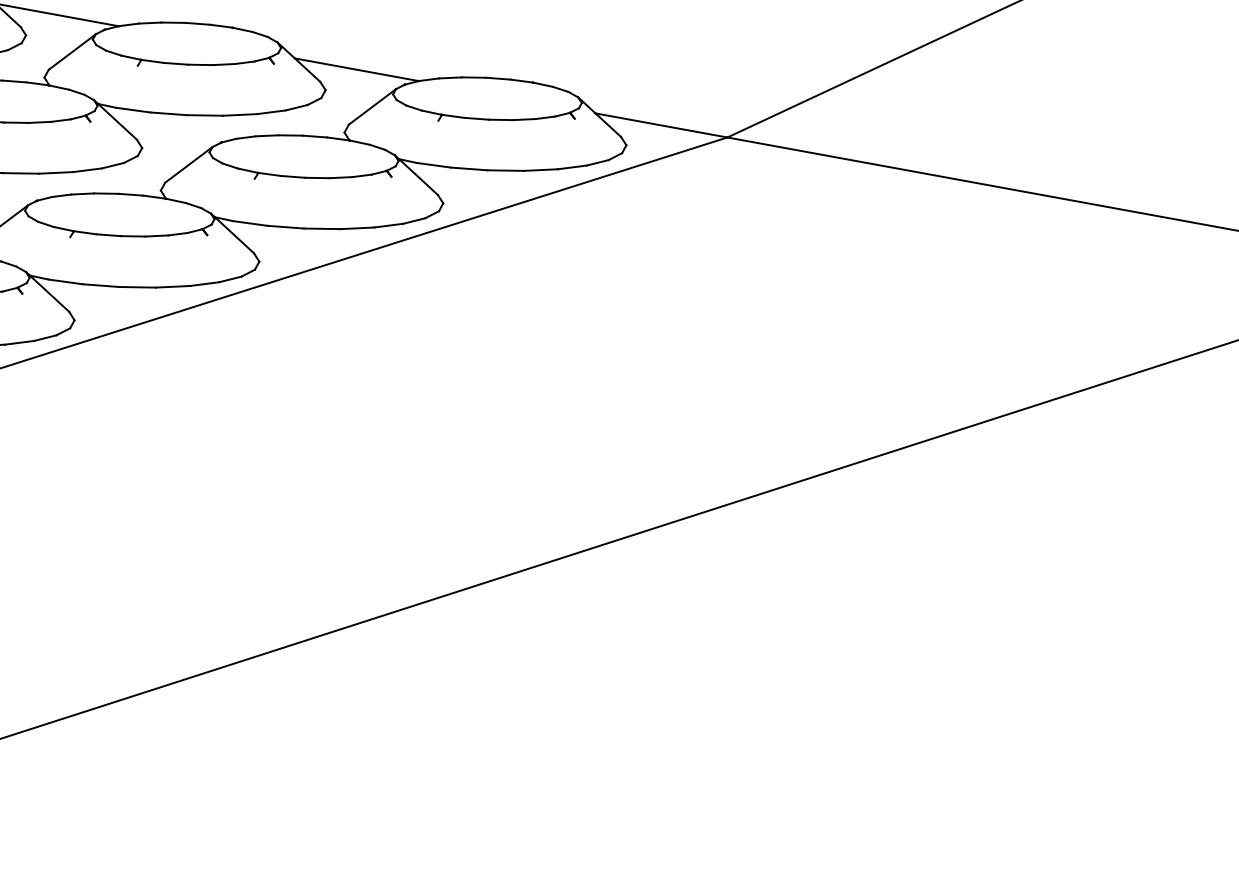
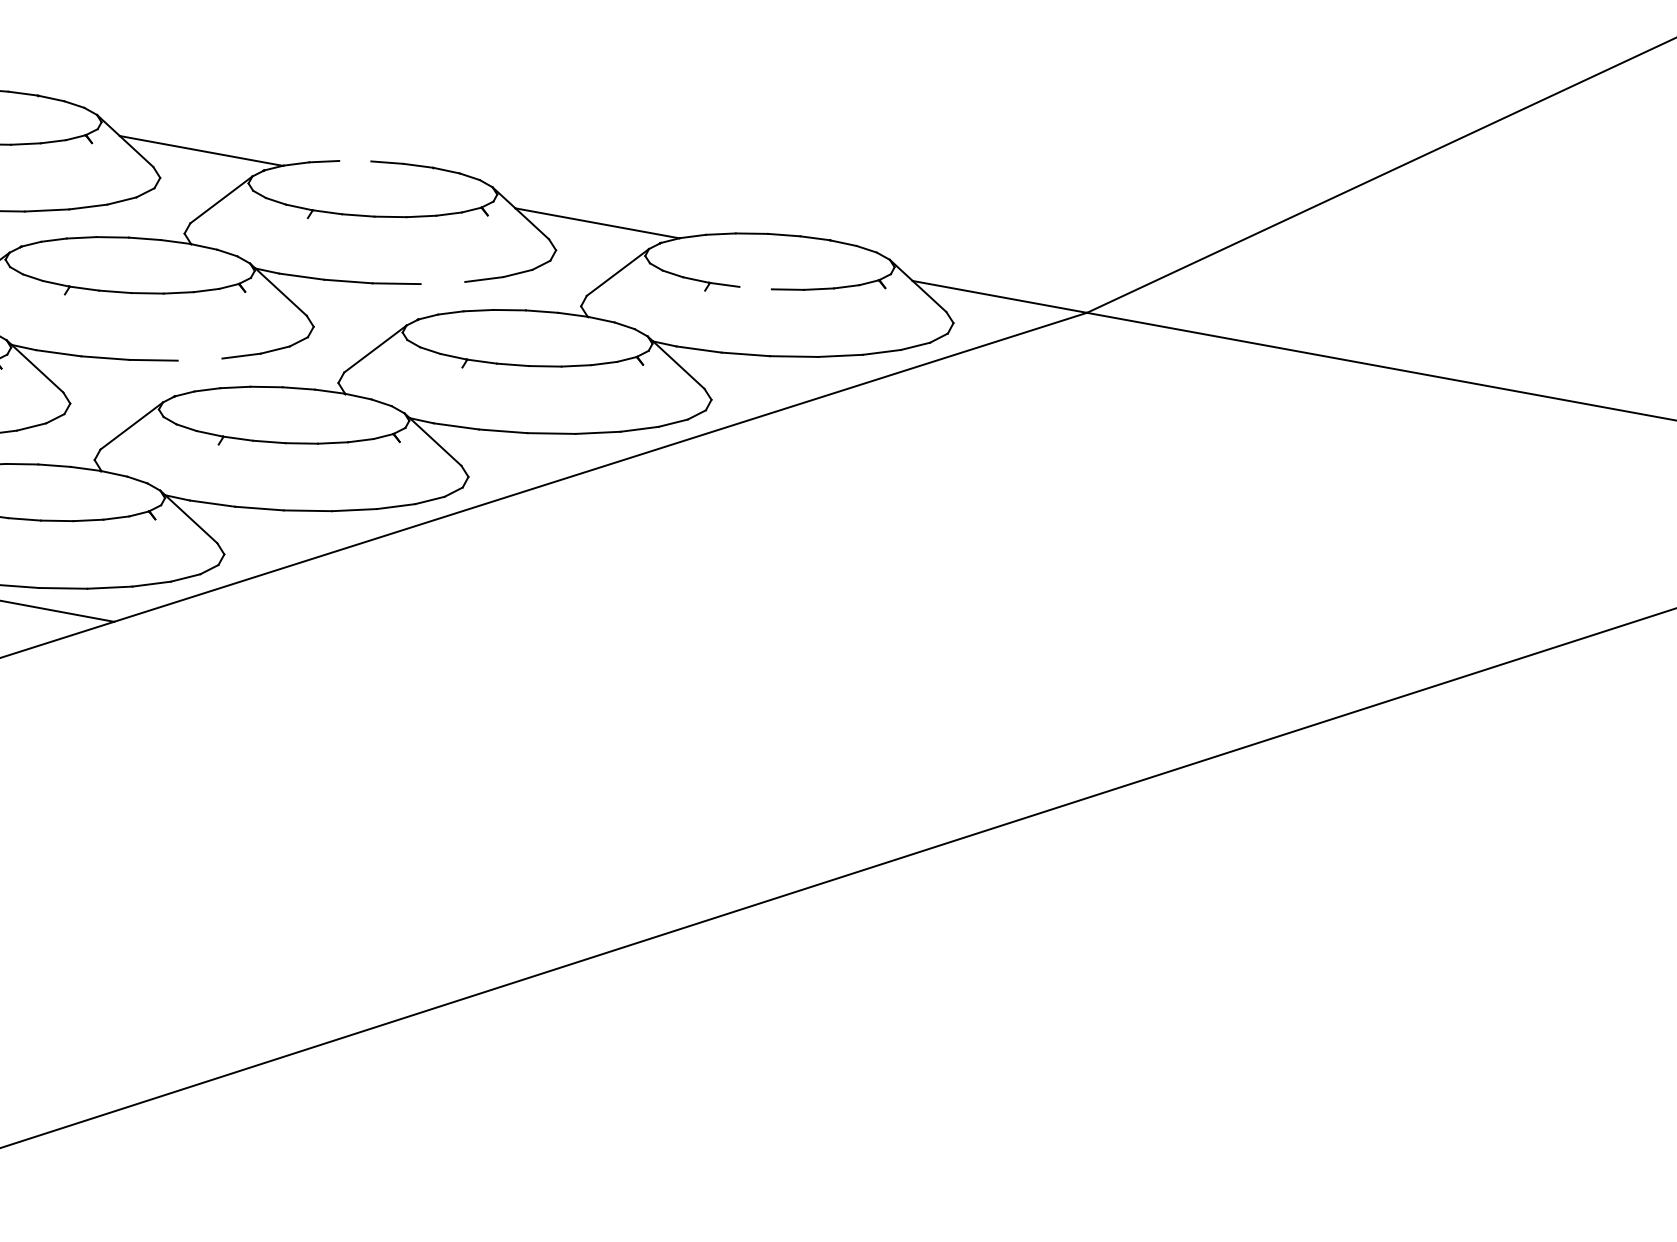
line: (173, 22) -> (355, 160), removed
line: (239, 114) -> (442, 282), removed
line: (476, 118) -> (755, 287), removed
line: (55, 172) -> (199, 359), removed

